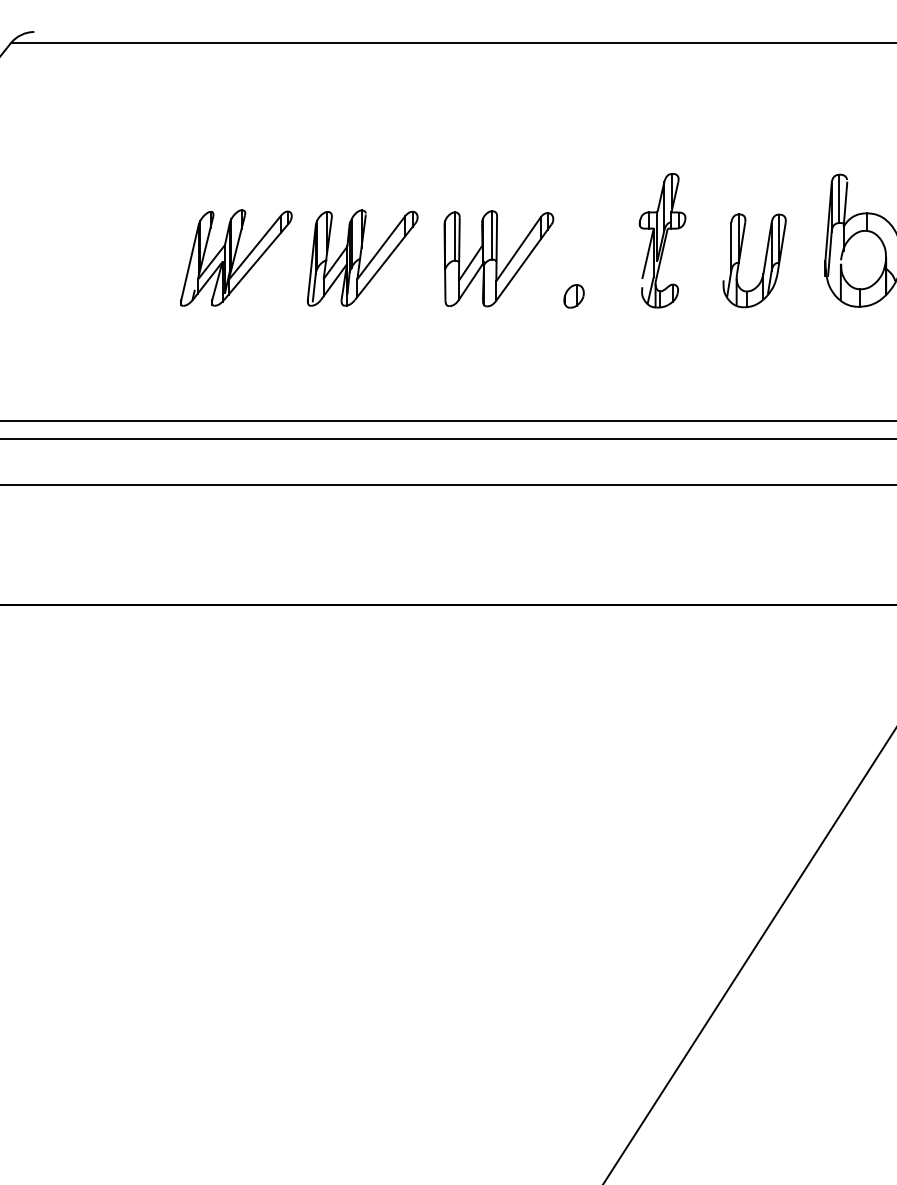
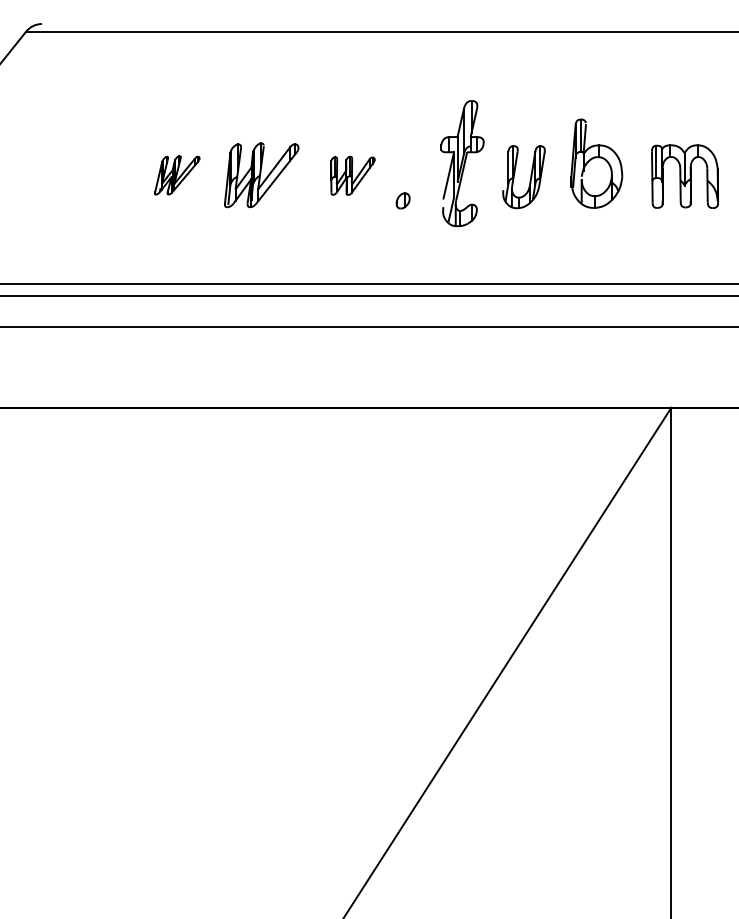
part: (662, 240) -> (462, 163), size x1.4
part: (236, 258) -> (177, 175), size x0.6
part: (498, 258) -> (352, 175), size x0.6

